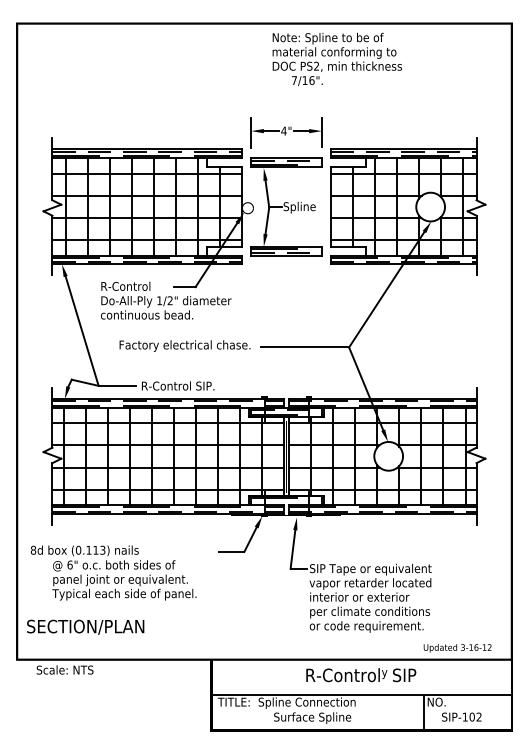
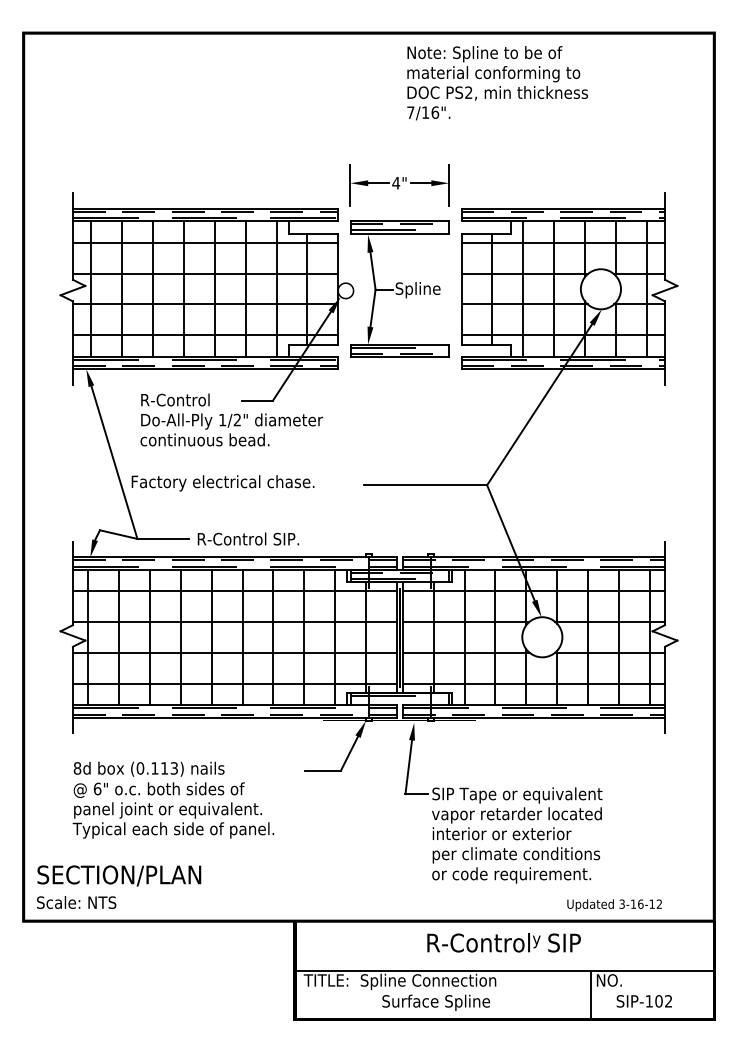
text: (337, 52) -> (497, 73), moved
text: (184, 346) -> (222, 483), moved
text: (84, 550) -> (148, 768), moved
text: (457, 648) -> (614, 905), moved
text: (65, 669) -> (76, 902), moved

